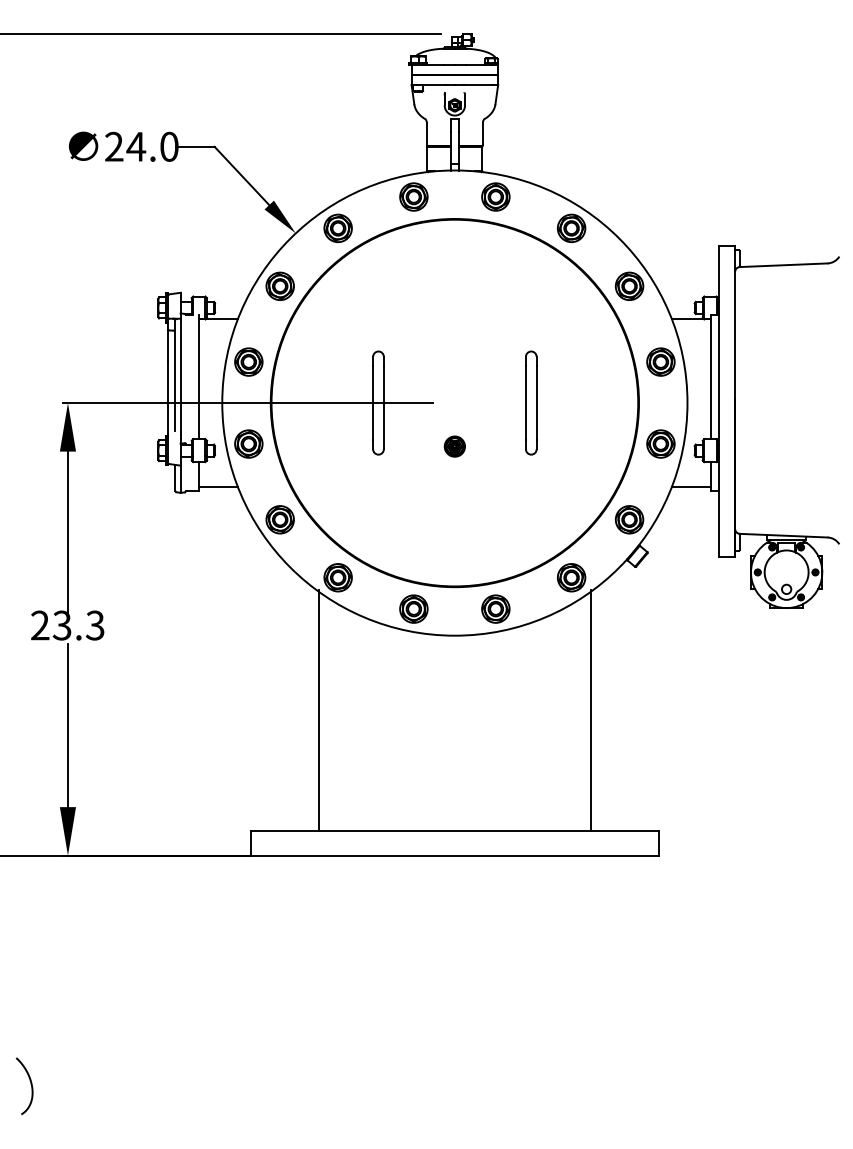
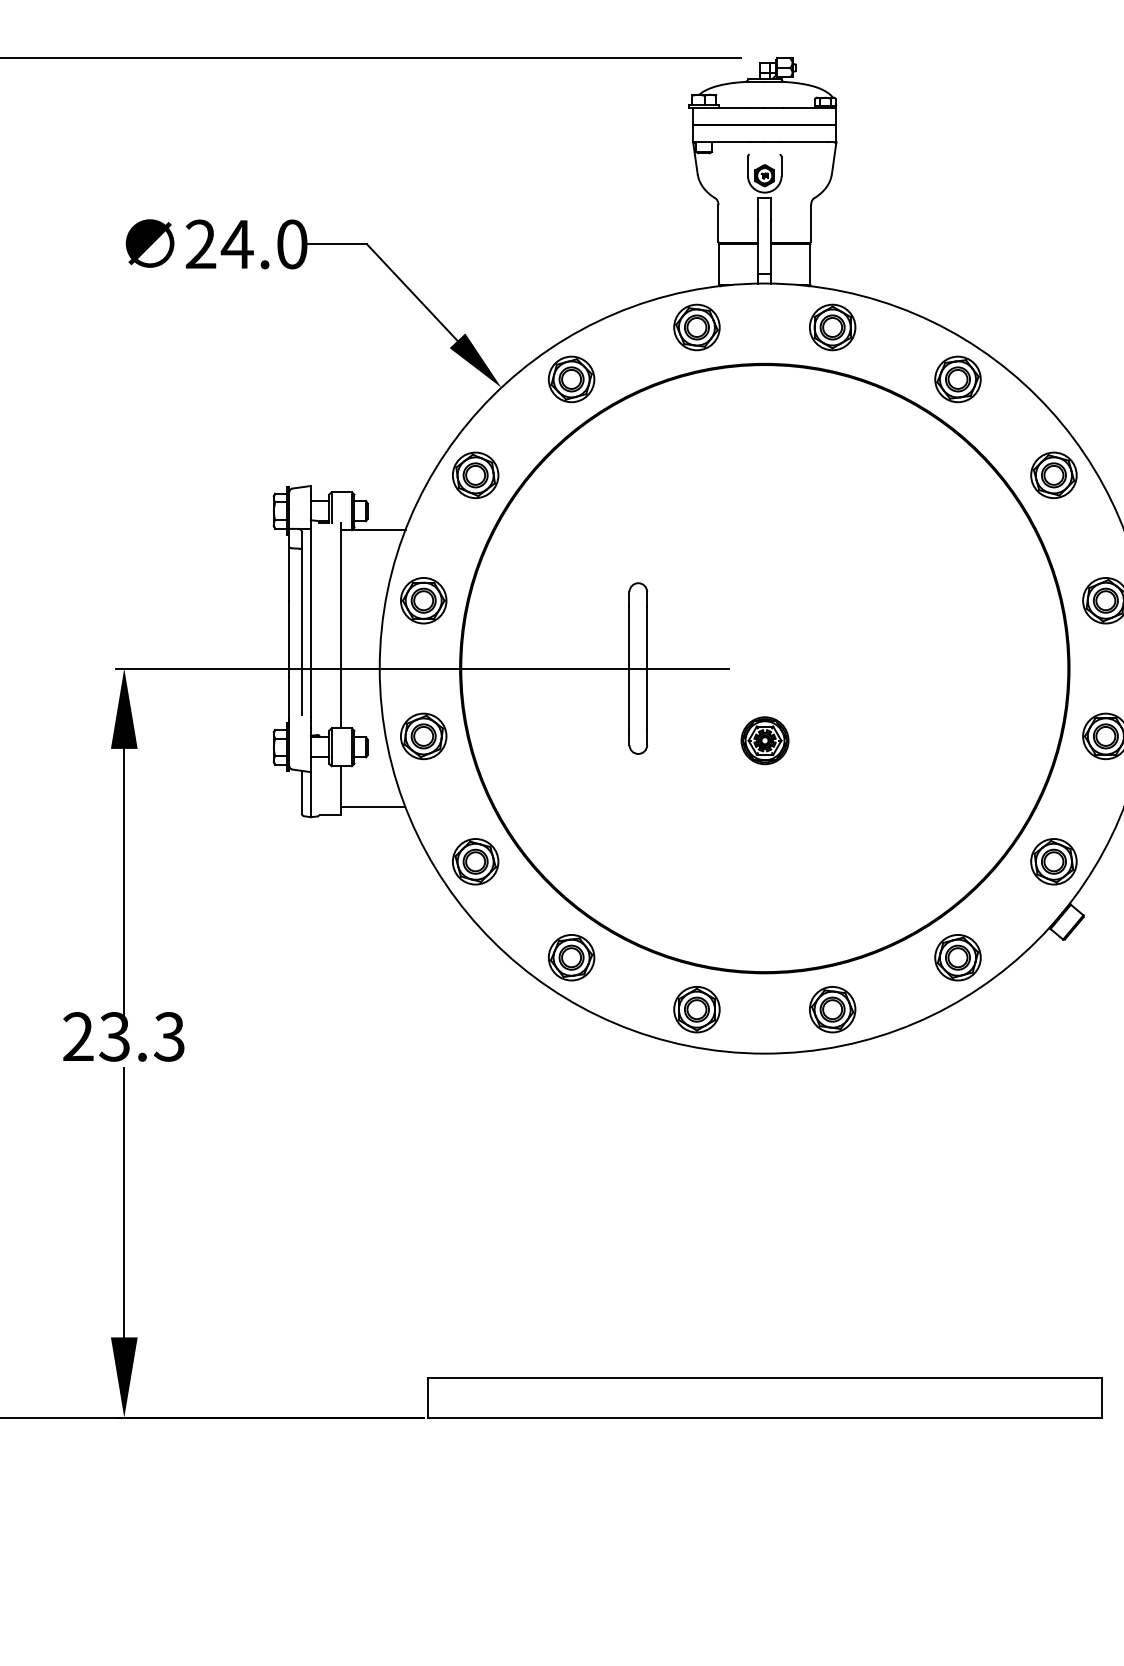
part: (531, 402) -> (891, 667), removed
part: (454, 446) -> (764, 740), size x1.4
line: (319, 710) -> (540, 1177), removed
line: (590, 710) -> (989, 1177), removed

